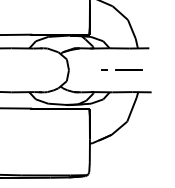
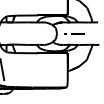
line: (122, 69) -> (74, 33), moved

